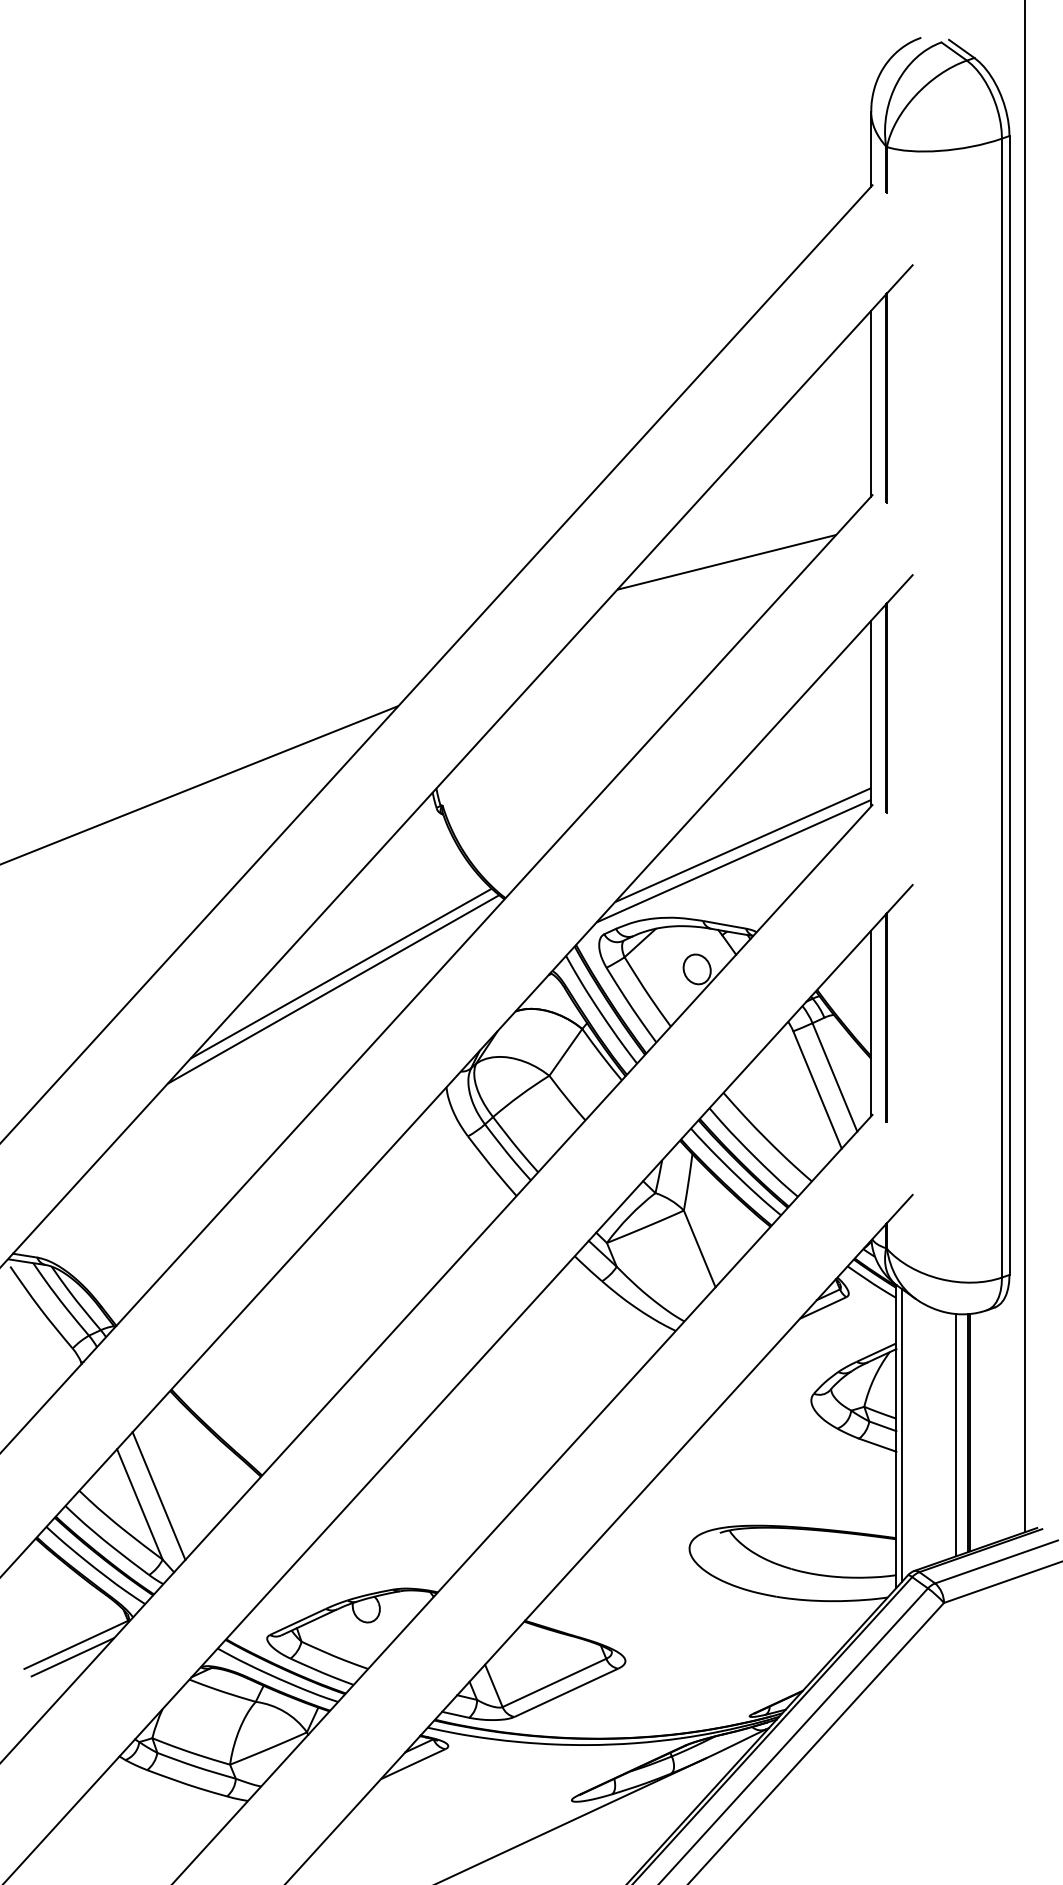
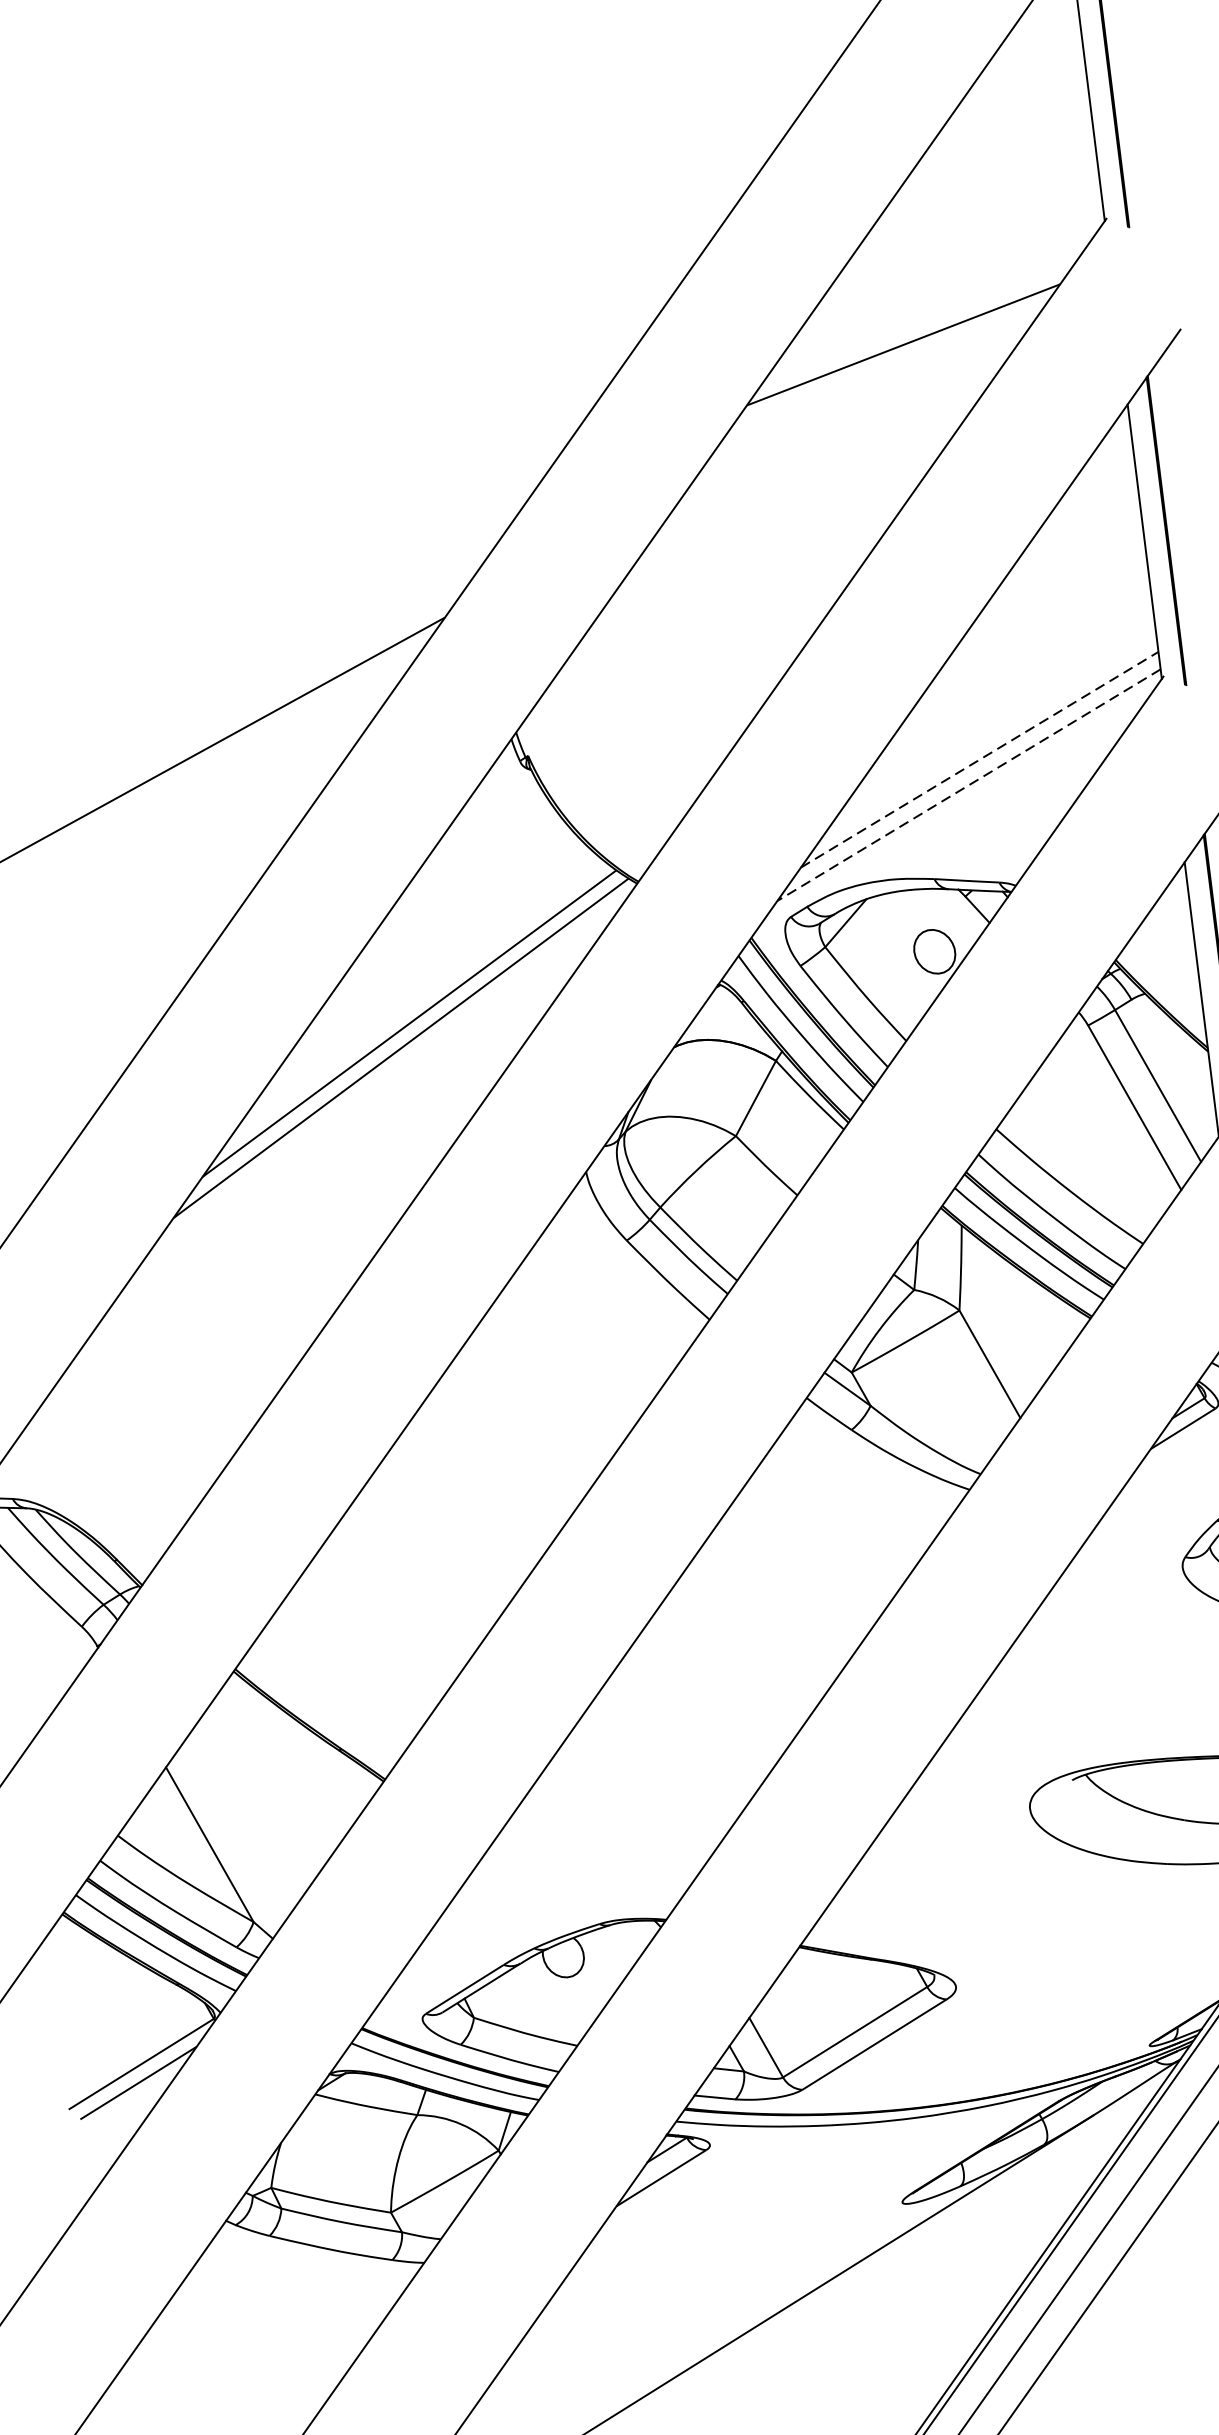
line: (742, 845) -> (978, 760), solid -> dashed
line: (734, 861) -> (969, 785), solid -> dashed
line: (158, 1495) -> (235, 1828), removed

